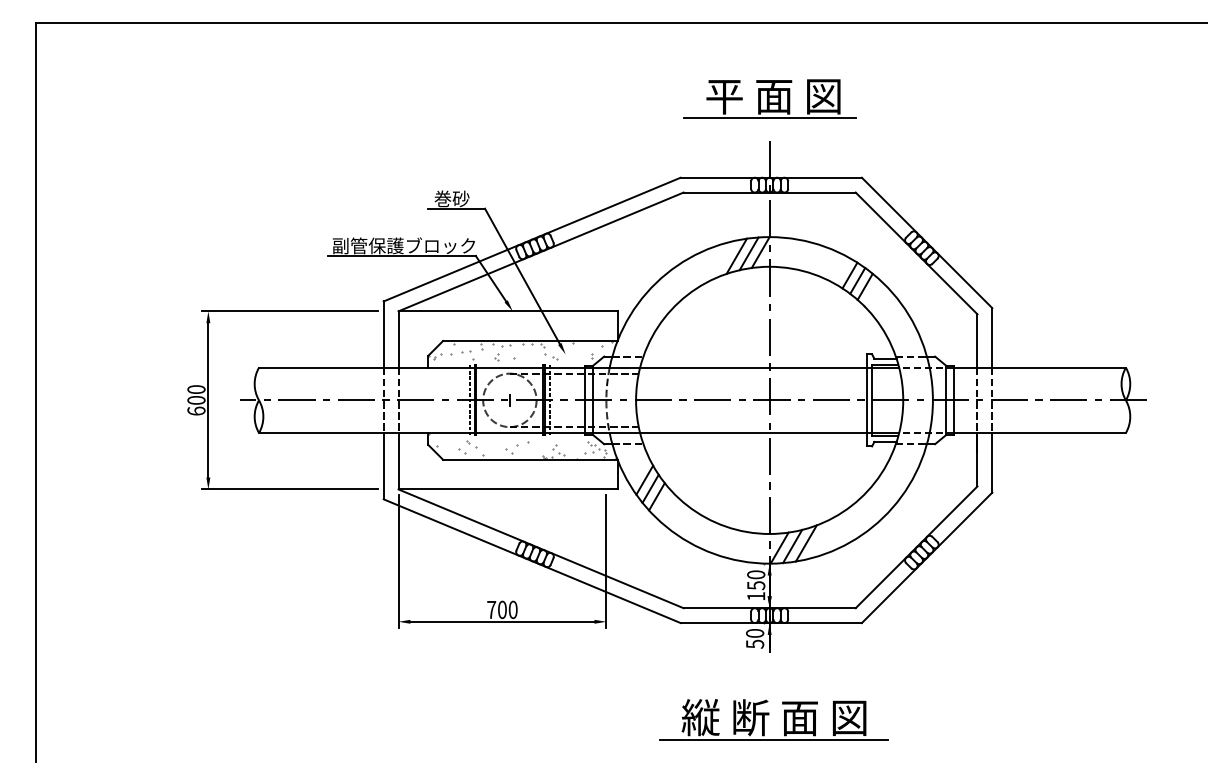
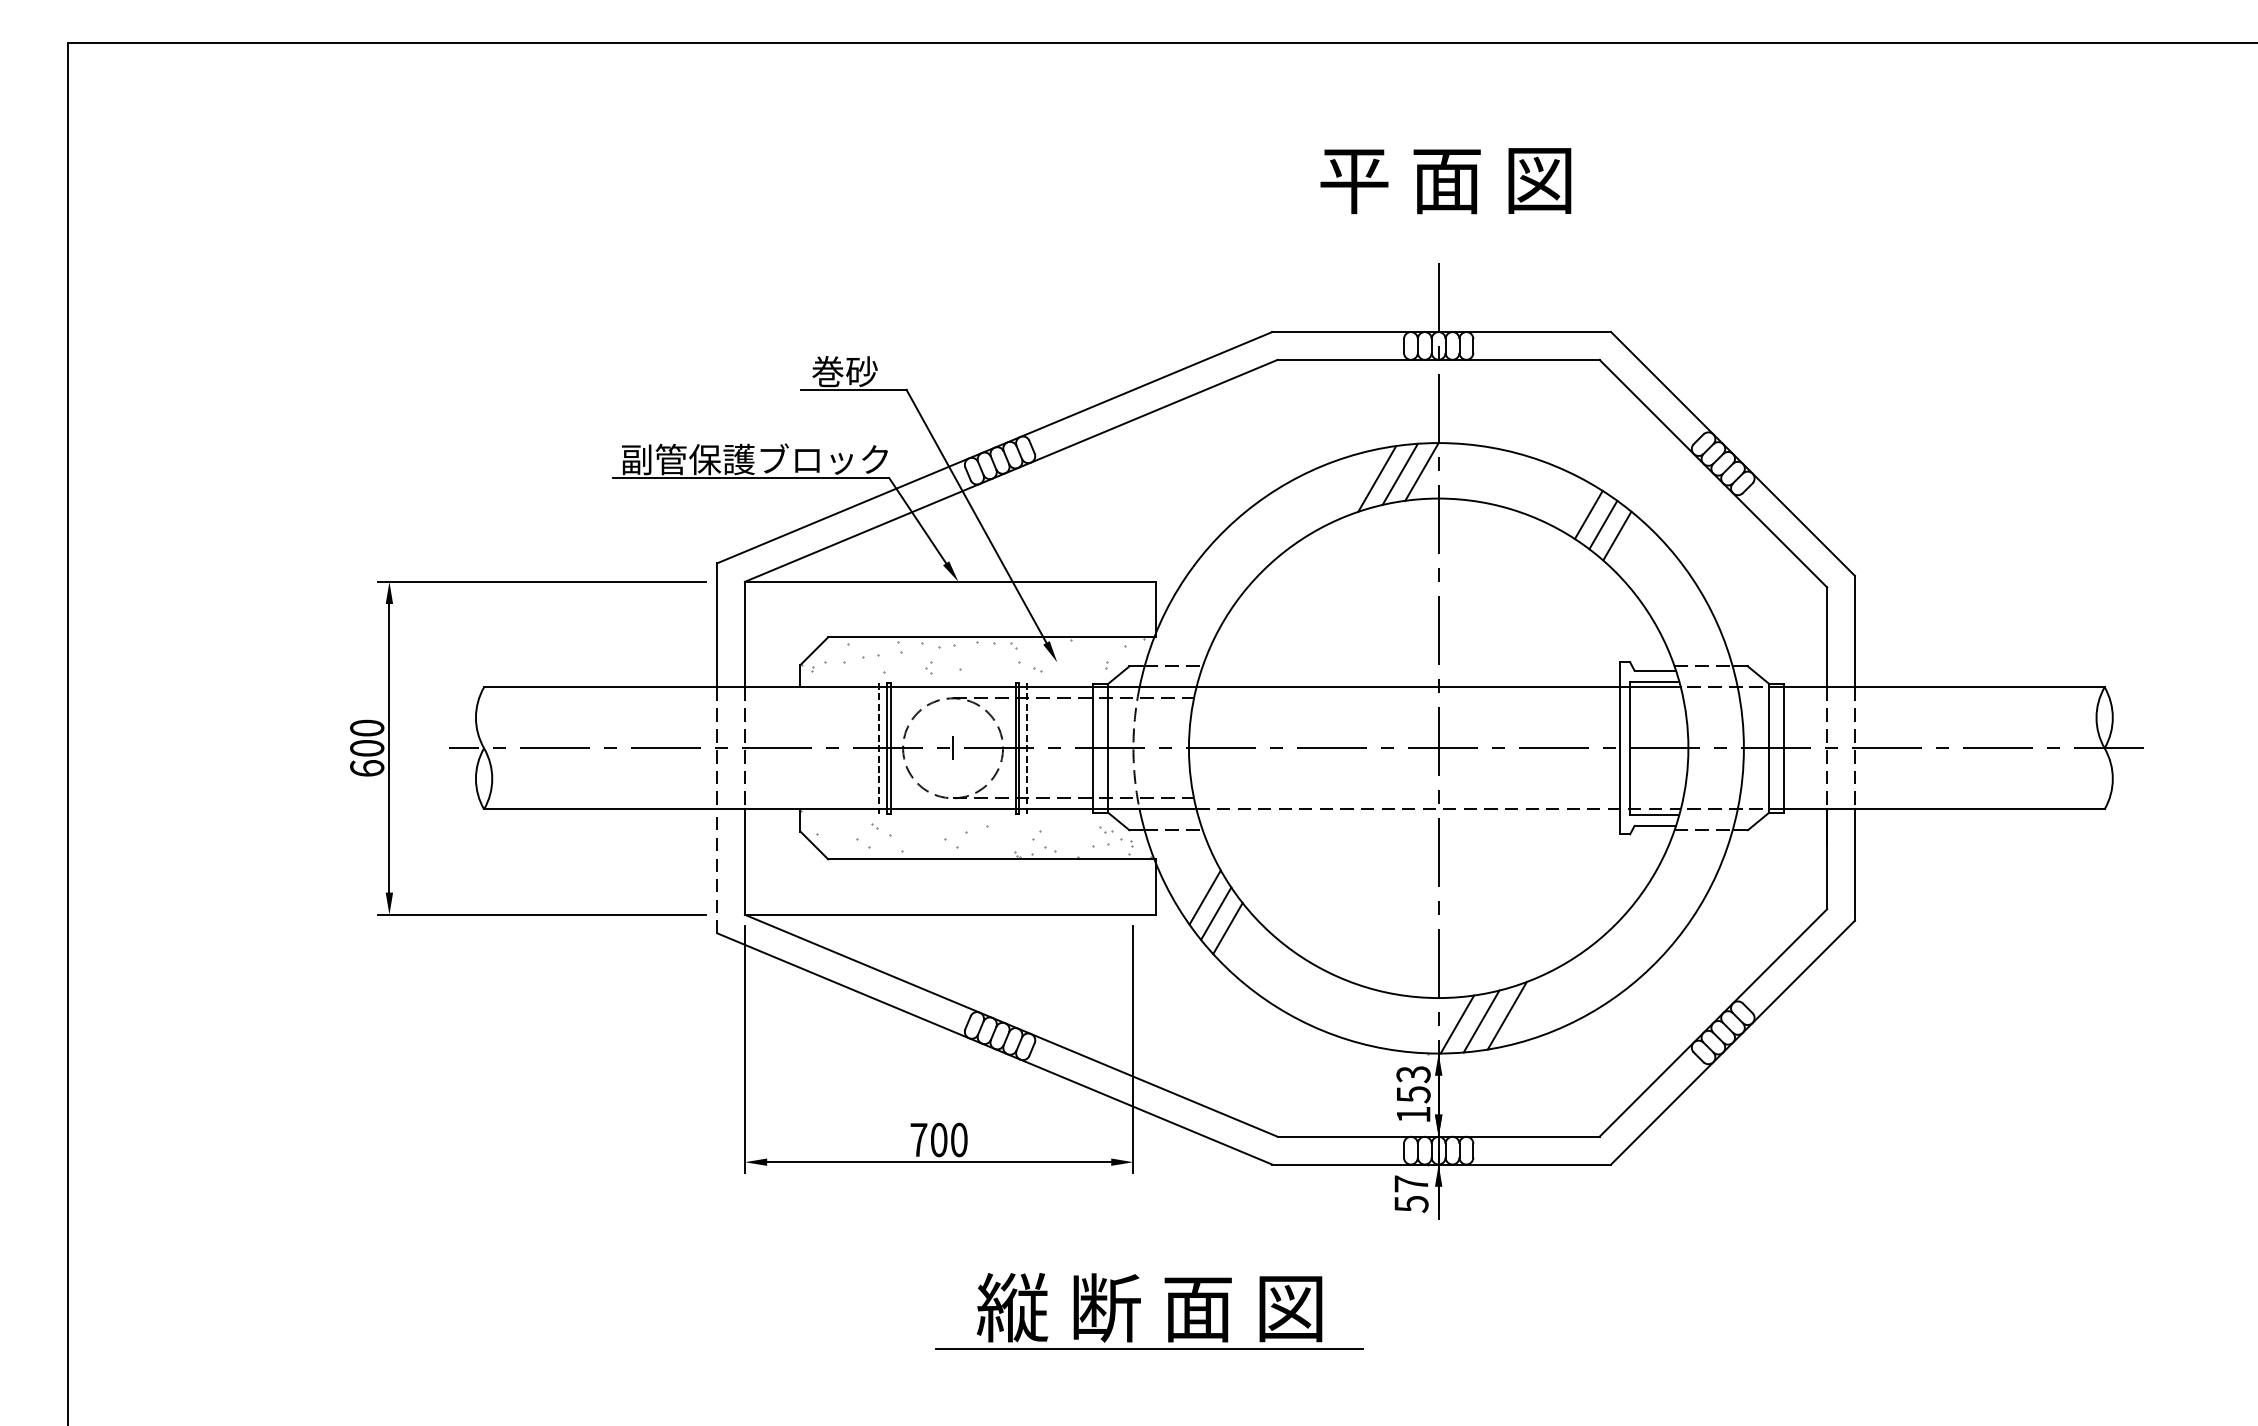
line: (769, 118) -> (1438, 221), removed
line: (769, 433) -> (1438, 810), solid -> dashed
line: (383, 465) -> (716, 870), solid -> dashed
text: (756, 574) -> (1414, 1073), 150 -> 153
text: (755, 633) -> (1412, 1184), 50 -> 57
part: (773, 719) -> (1148, 1311), moved

